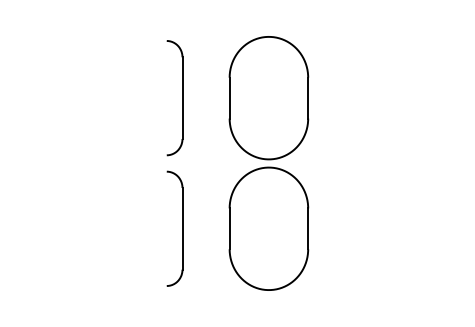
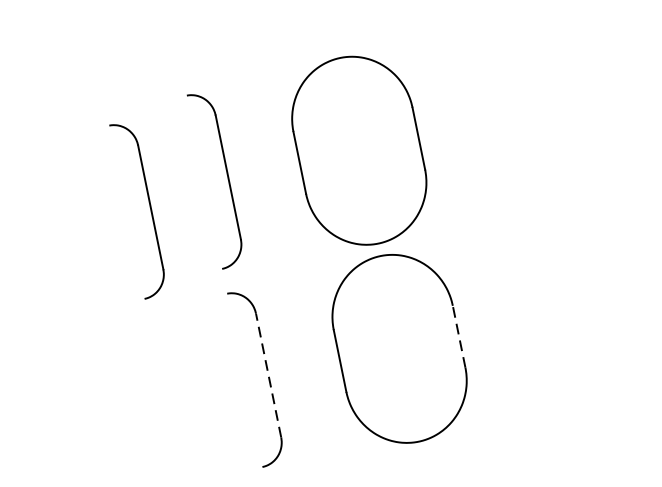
part: (129, 107) -> (150, 207), added
line: (182, 228) -> (268, 375), solid -> dashed
line: (308, 228) -> (459, 336), solid -> dashed

